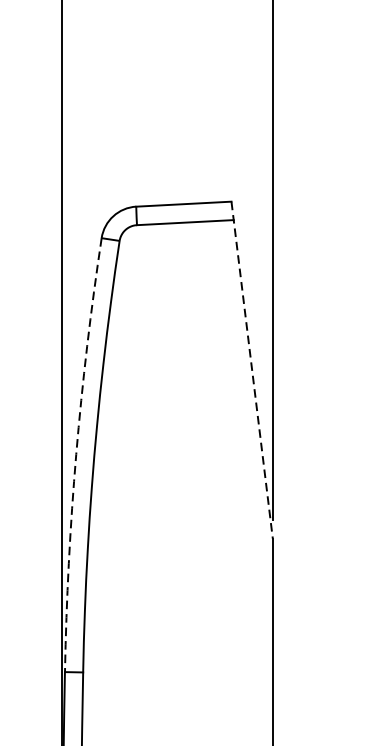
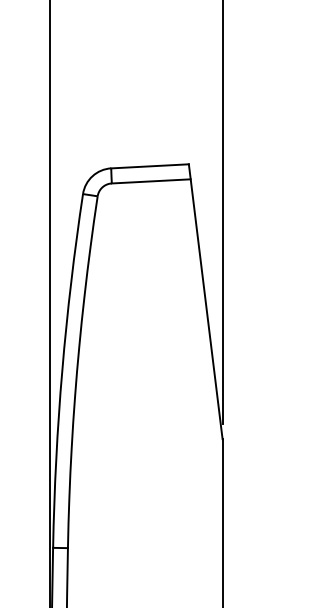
line: (251, 371) -> (205, 302), dashed -> solid
arc: (76, 454) -> (62, 370), dashed -> solid

